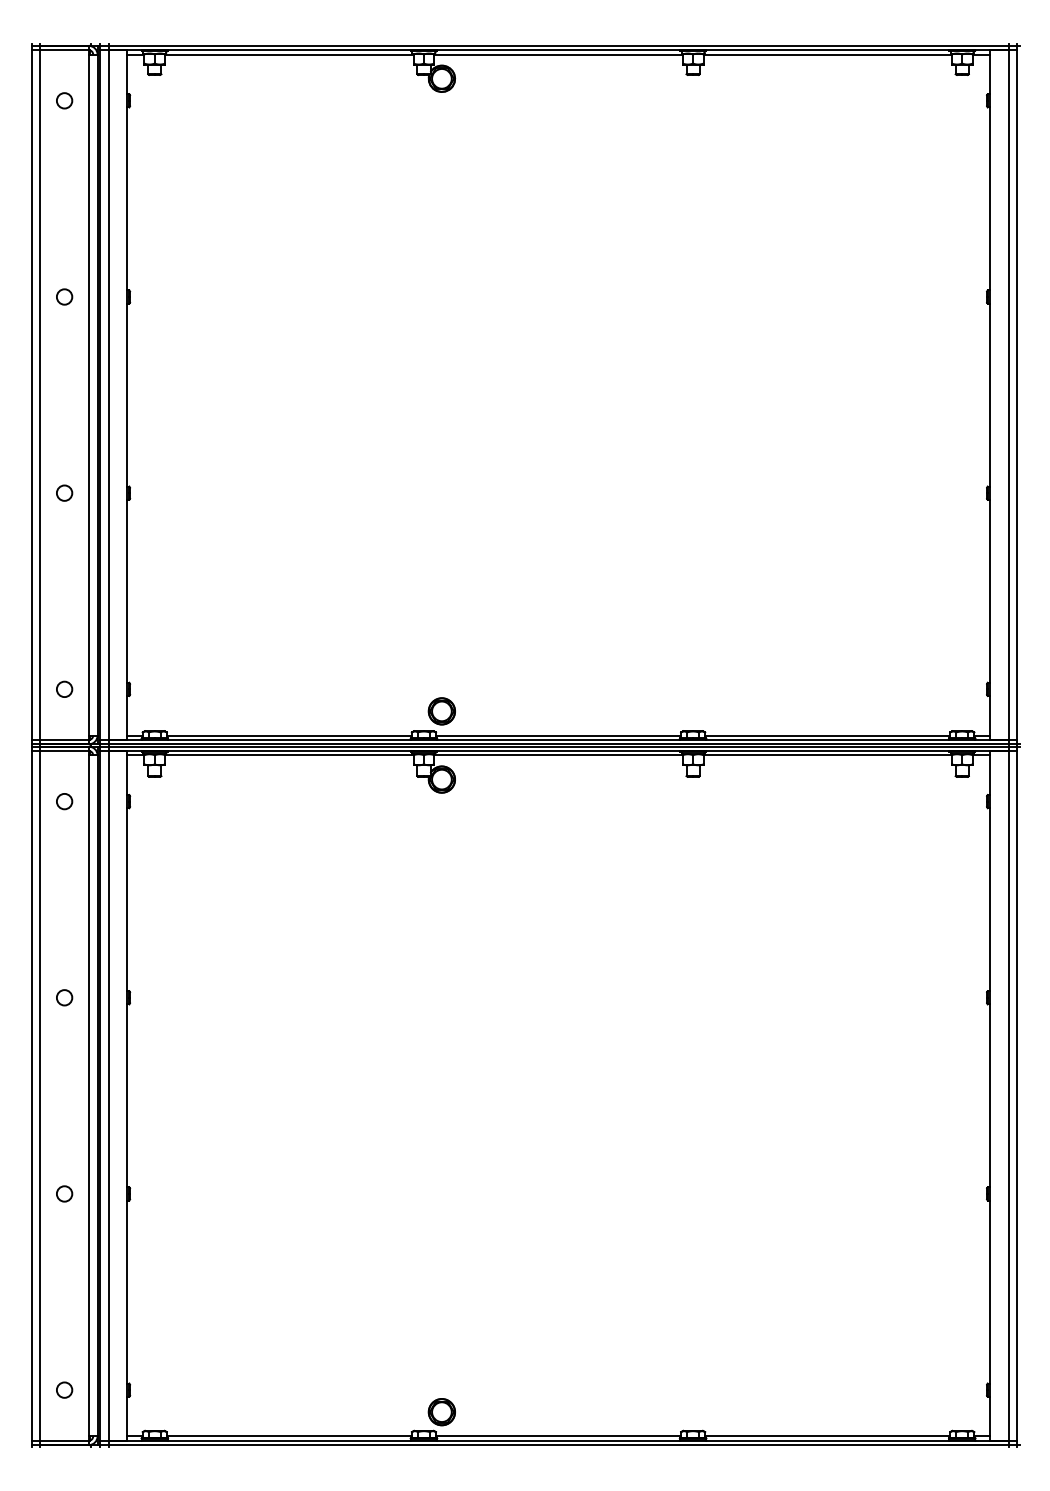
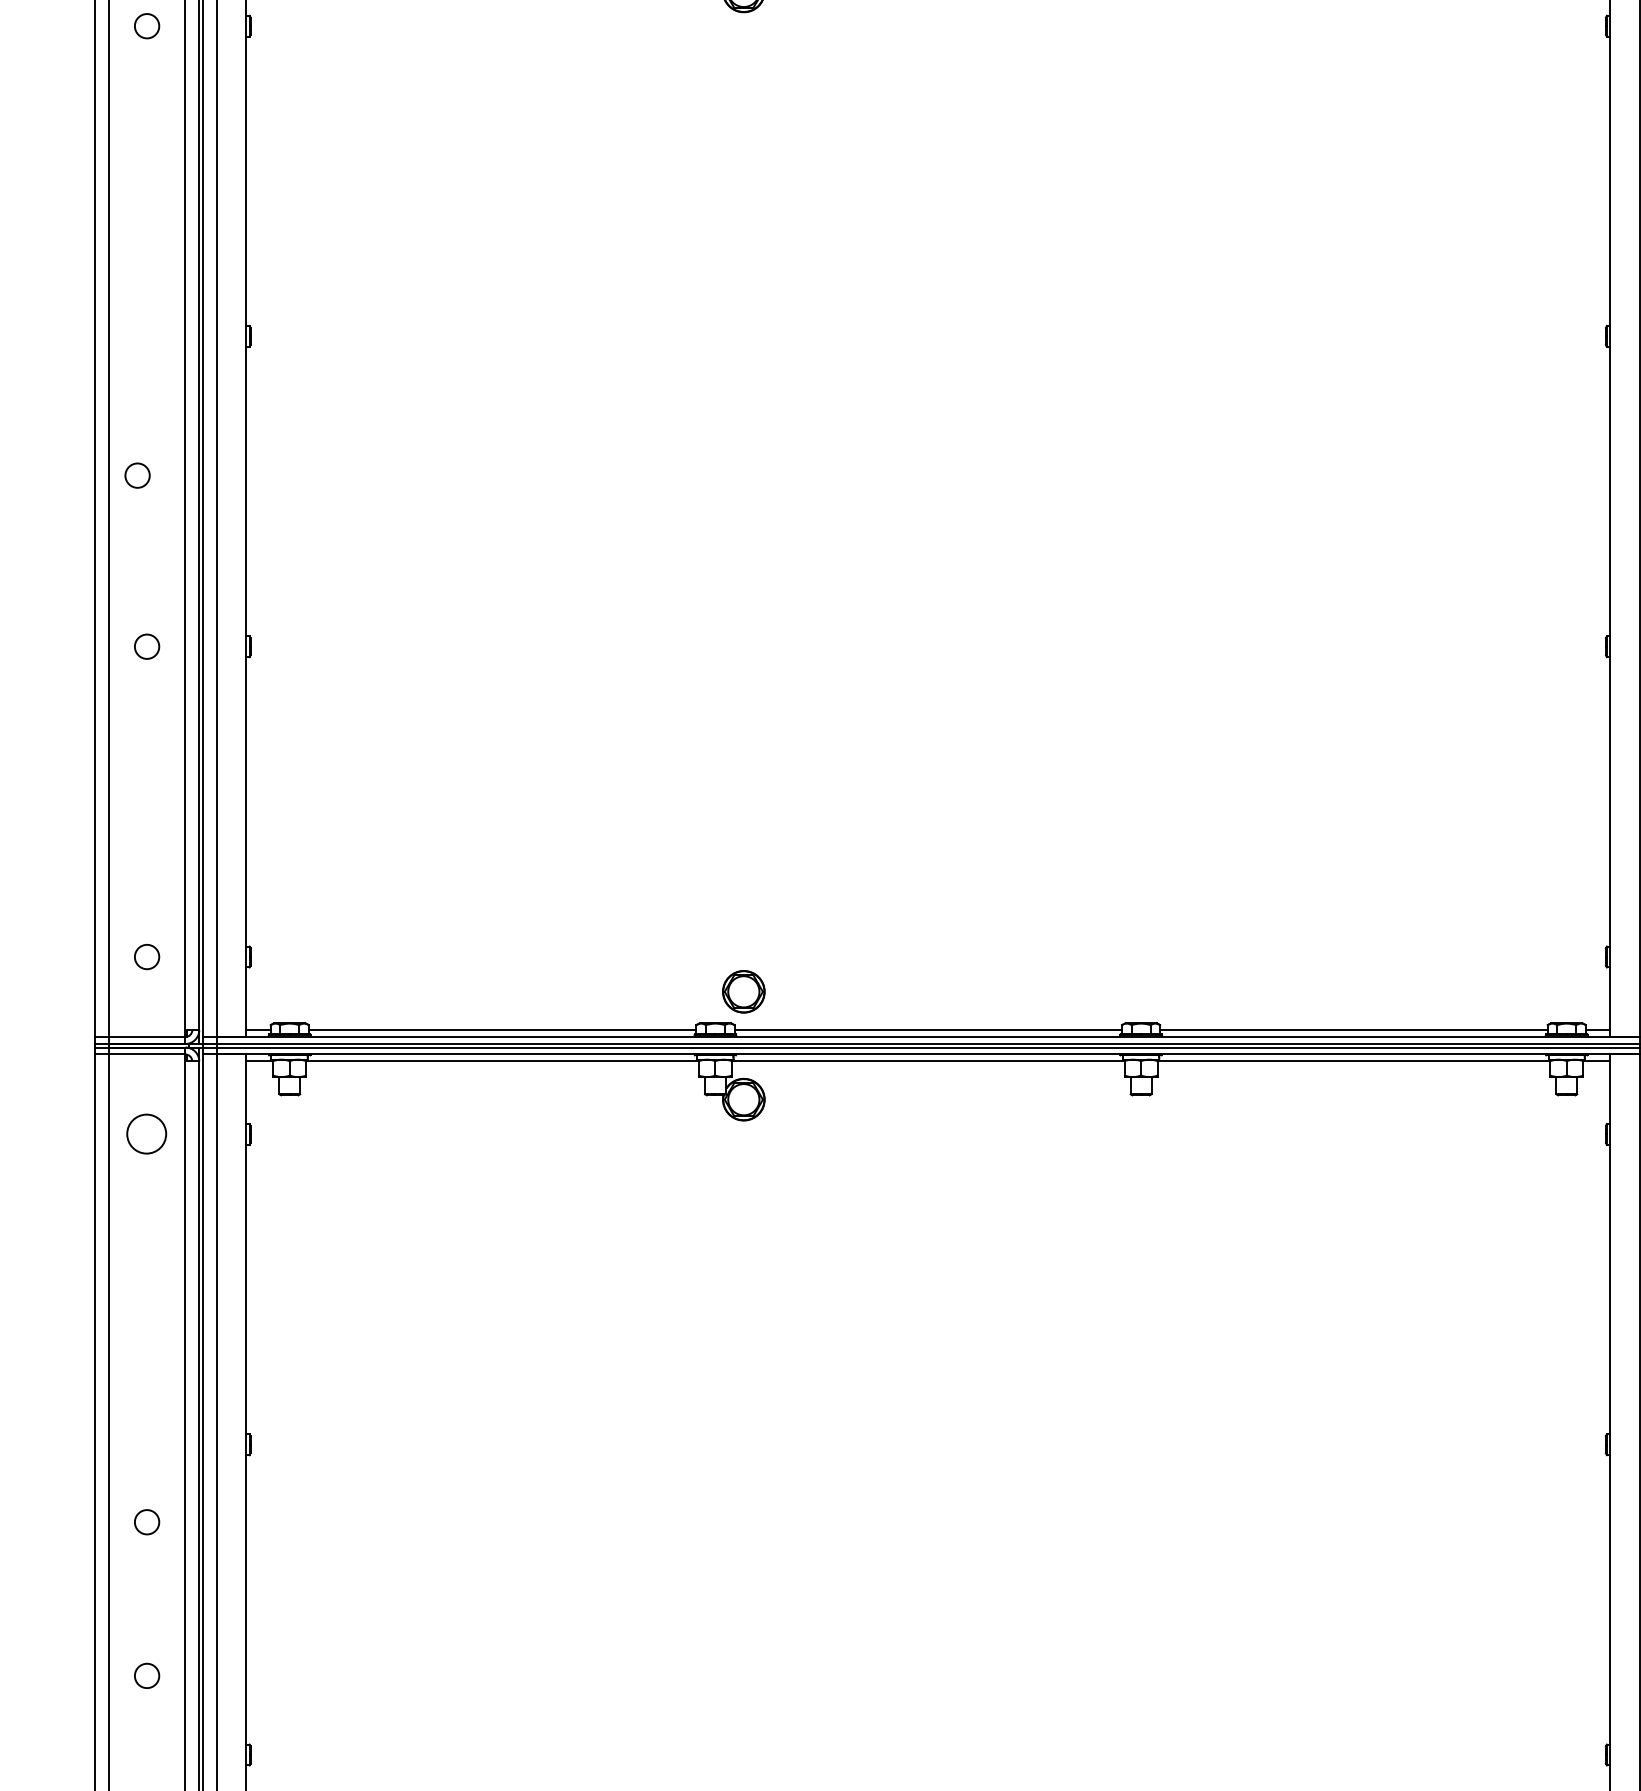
circle: (64, 296) -> (137, 474), moved
circle: (64, 801) -> (146, 1134), size x1.6
circle: (64, 997) -> (146, 1521), moved
circle: (64, 1193) -> (146, 1675), moved

